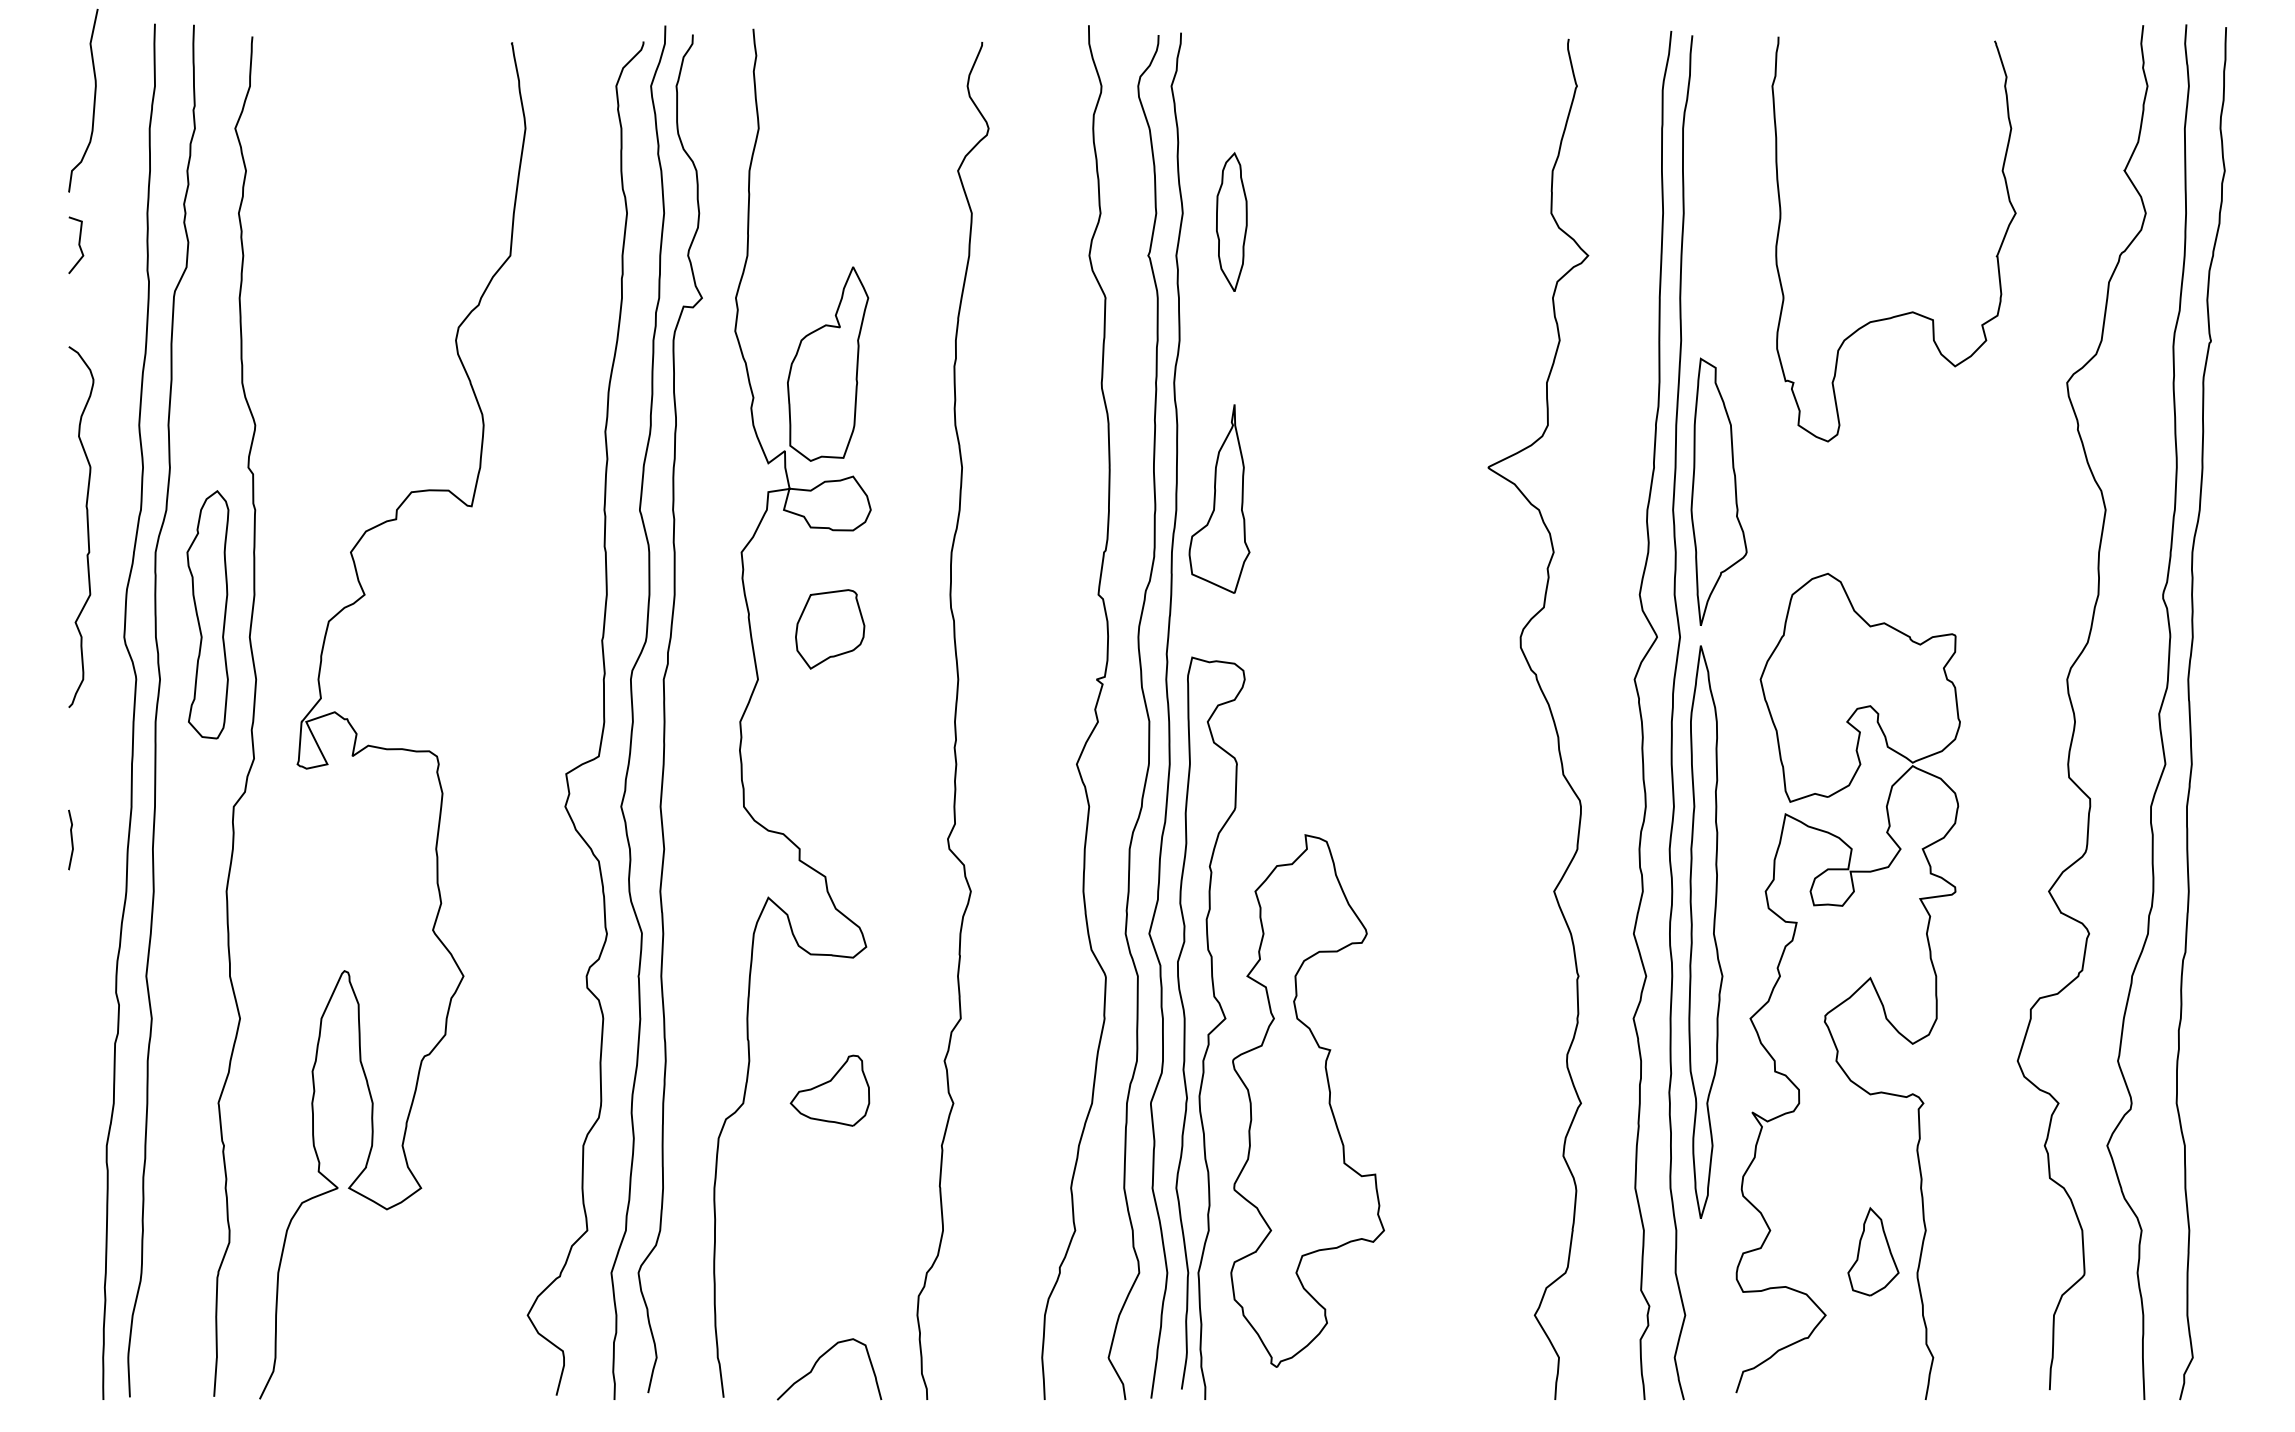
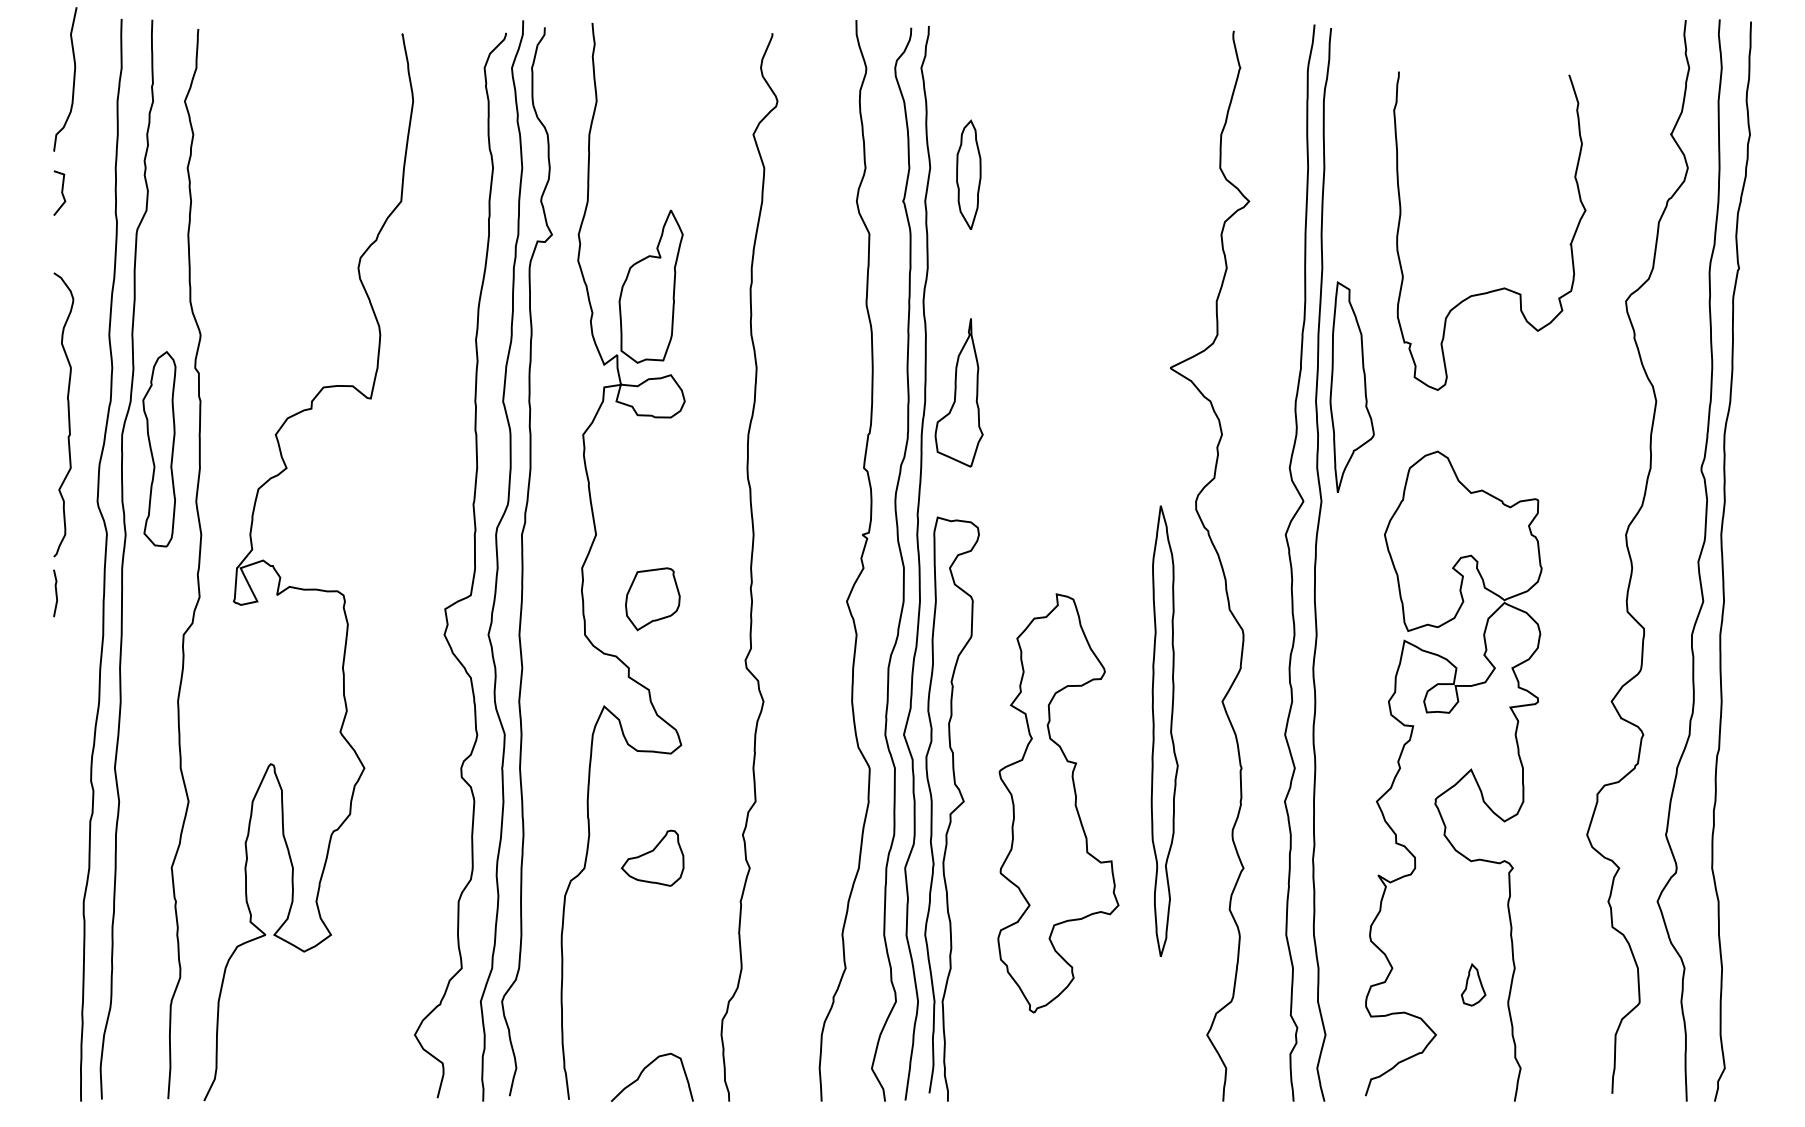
curve: (1910, 311) -> (1502, 287), moved
part: (207, 614) -> (159, 449), moved
part: (830, 629) -> (653, 599), moved
curve: (71, 839) -> (56, 593), moved
part: (1705, 931) -> (1164, 730), moved
part: (1307, 1100) -> (1058, 803), moved
part: (1873, 1251) -> (1473, 984), size x0.6

